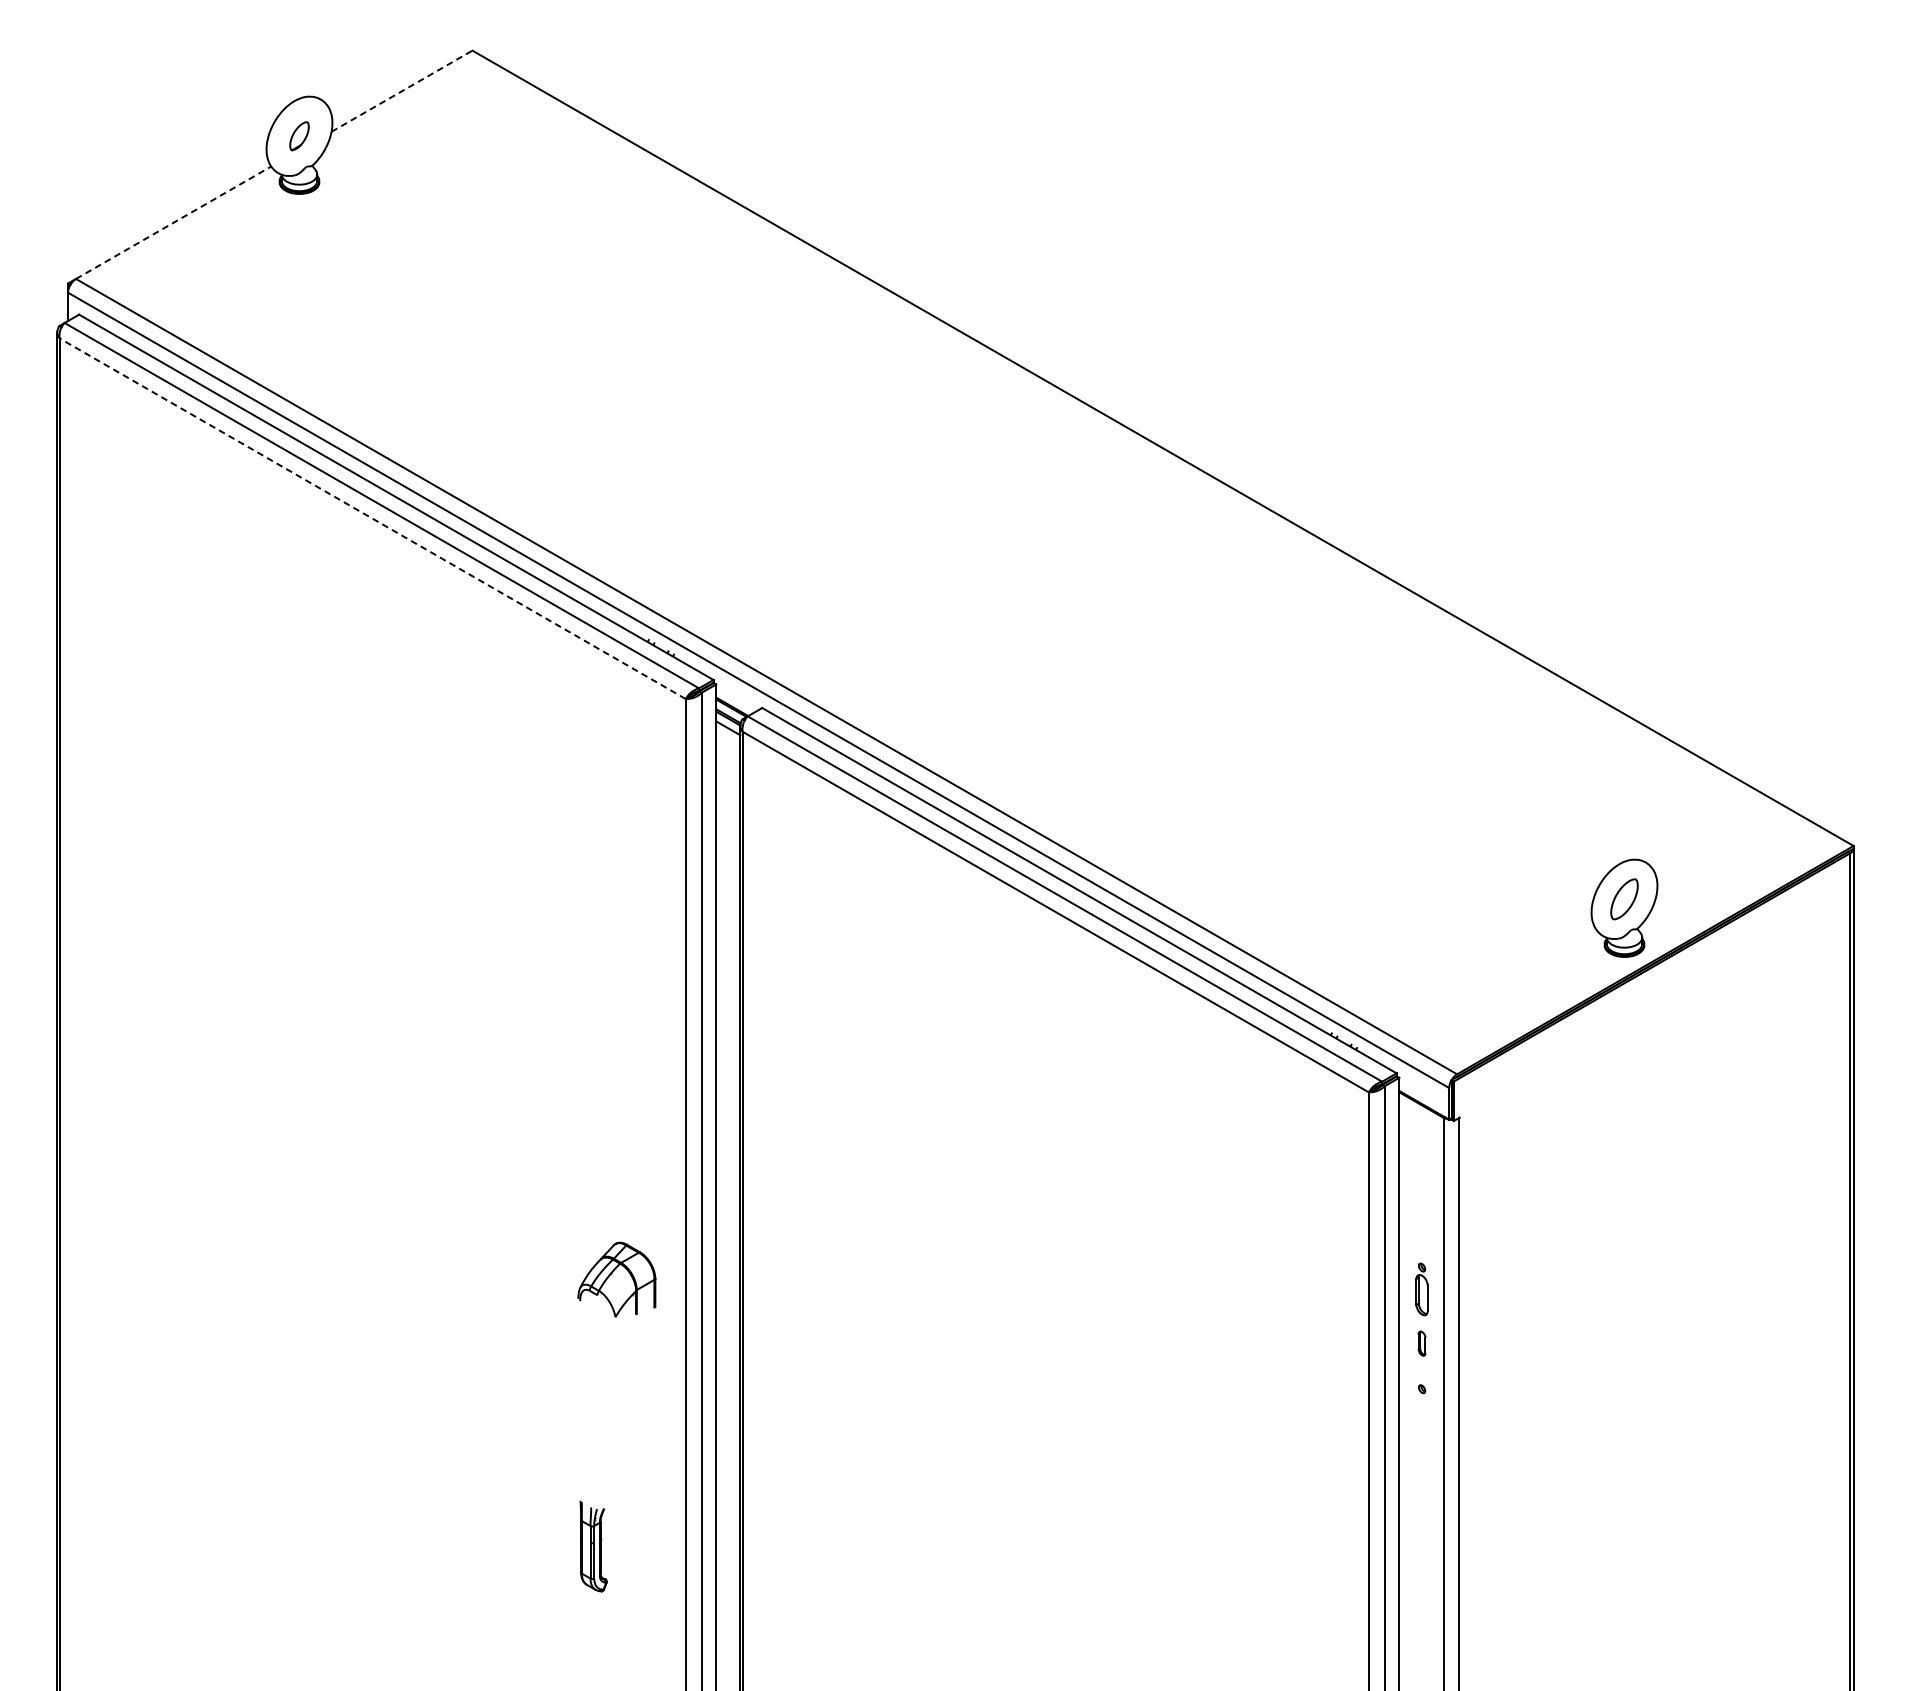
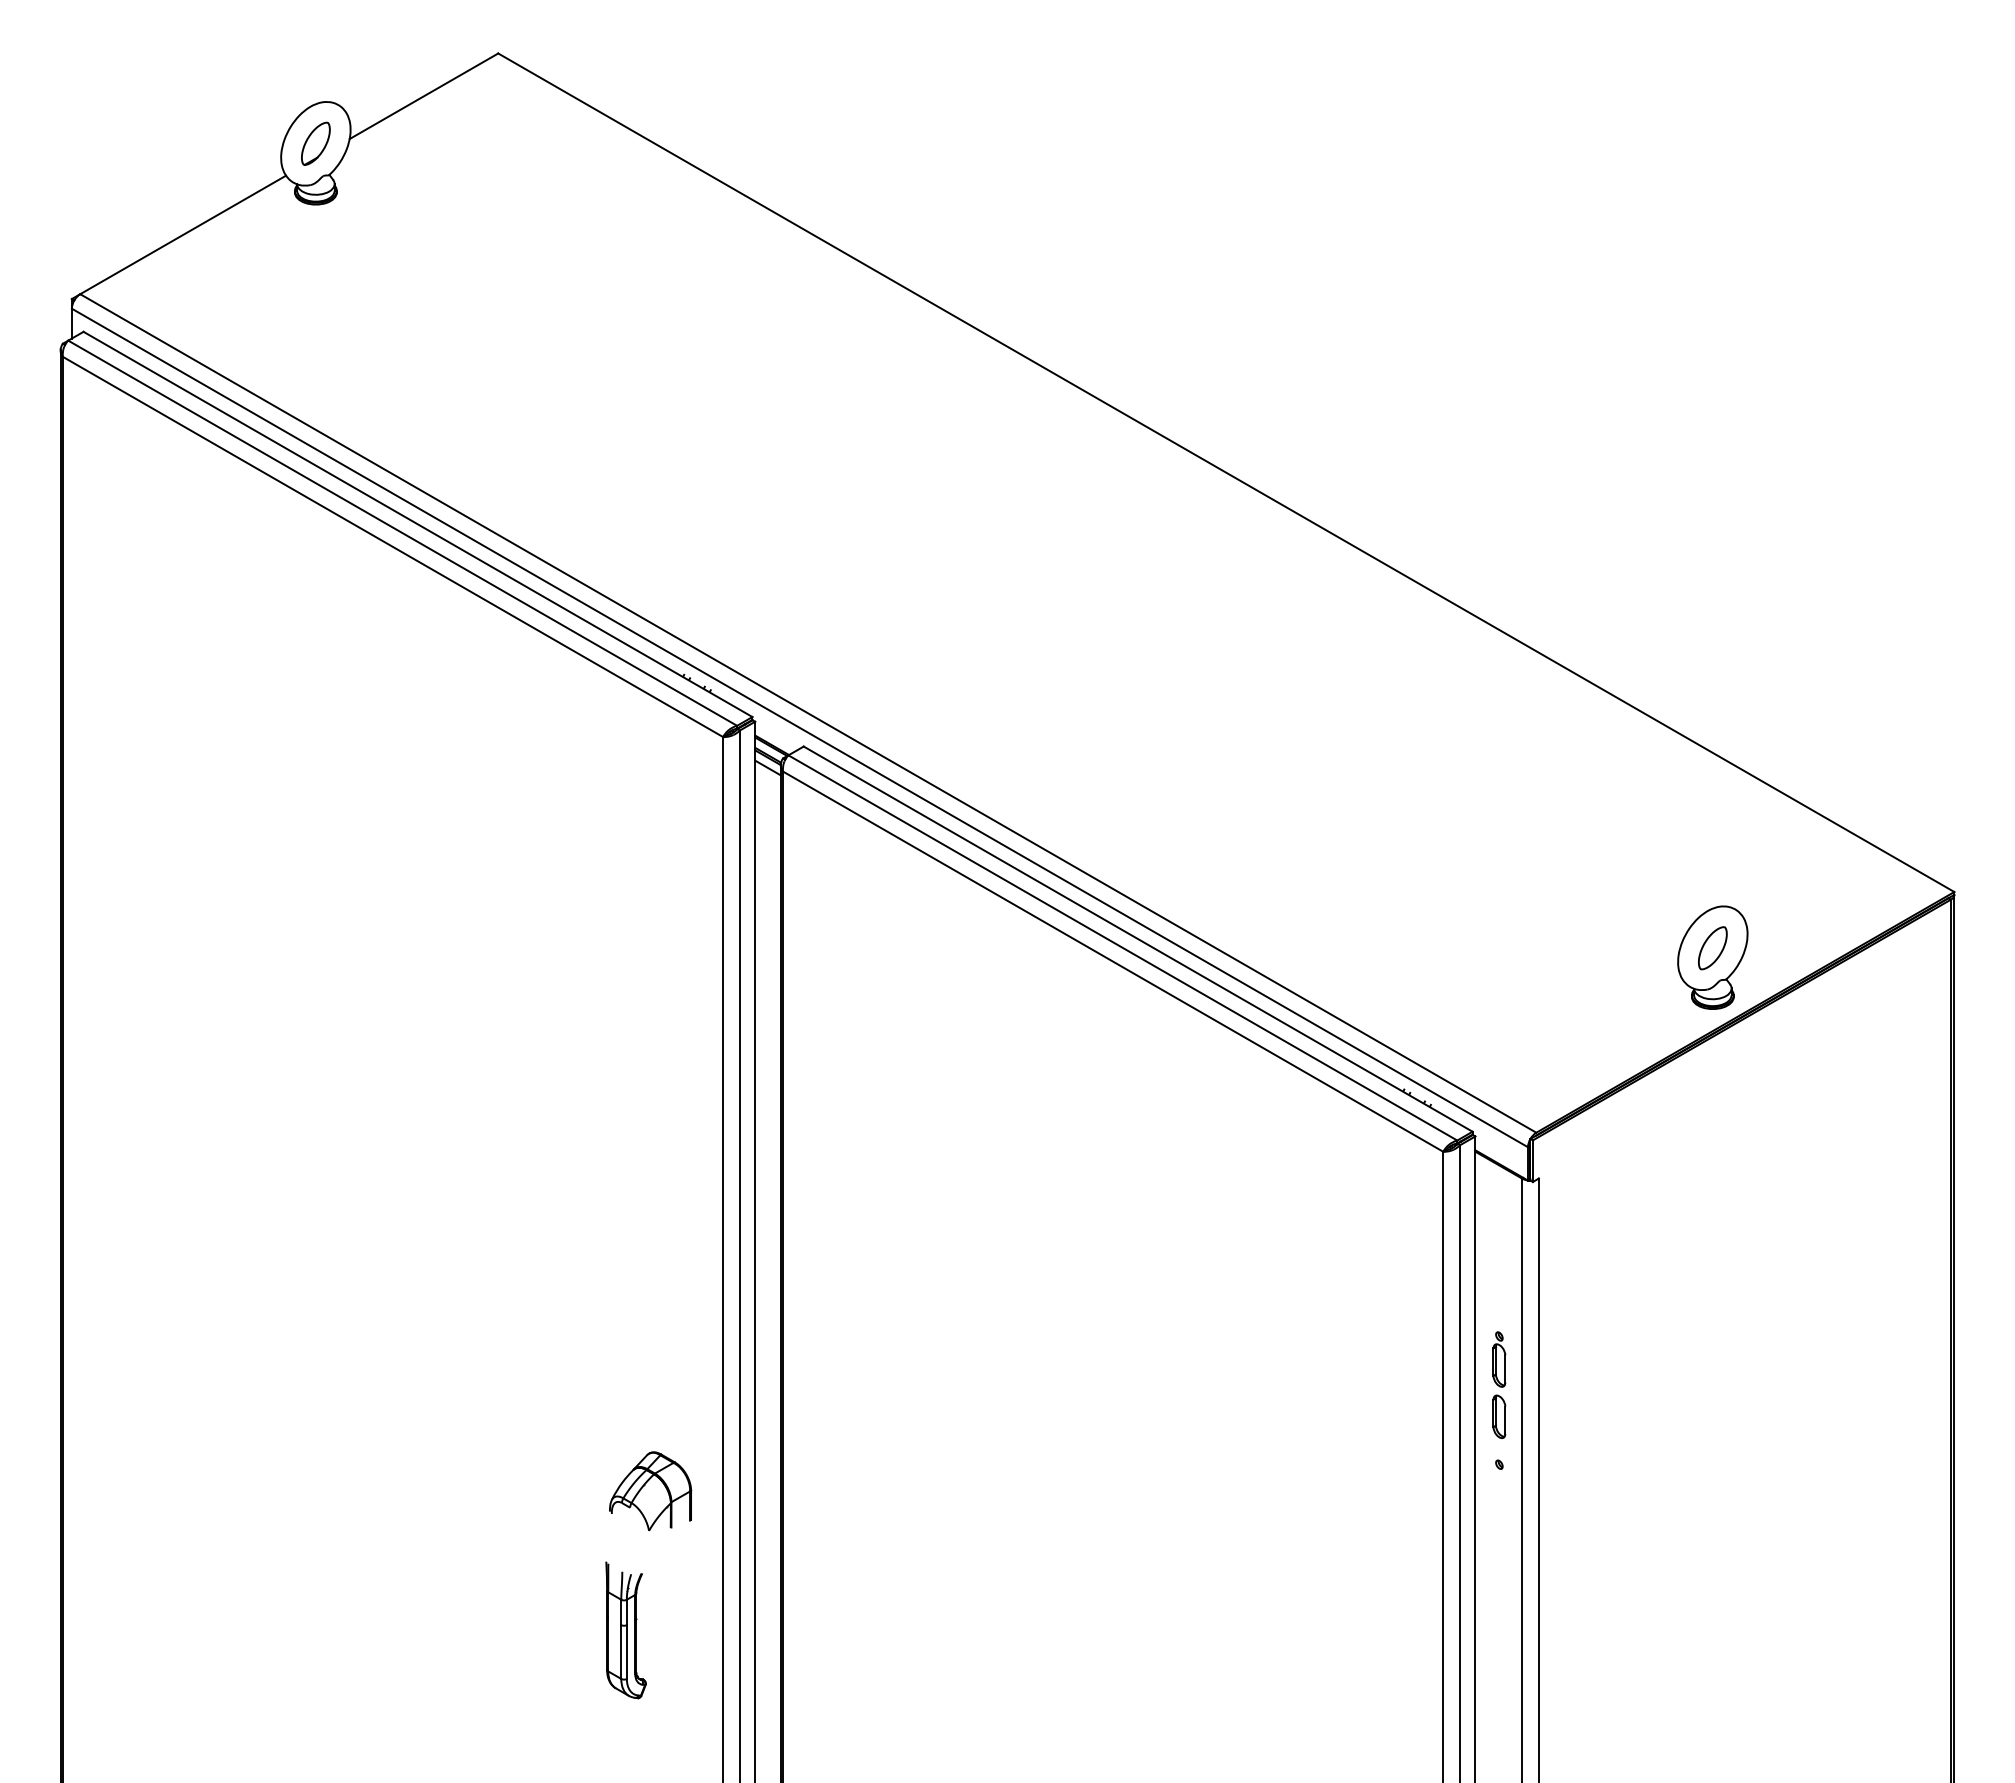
line: (401, 91) -> (423, 96), dashed -> solid
part: (299, 136) -> (315, 143), size x1.43
line: (173, 222) -> (183, 234), dashed -> solid
line: (373, 518) -> (393, 546), dashed -> solid
part: (616, 1279) -> (650, 1491), moved
part: (1422, 1343) -> (1499, 1416), size x1.67
part: (593, 1546) -> (625, 1630), size x1.43

